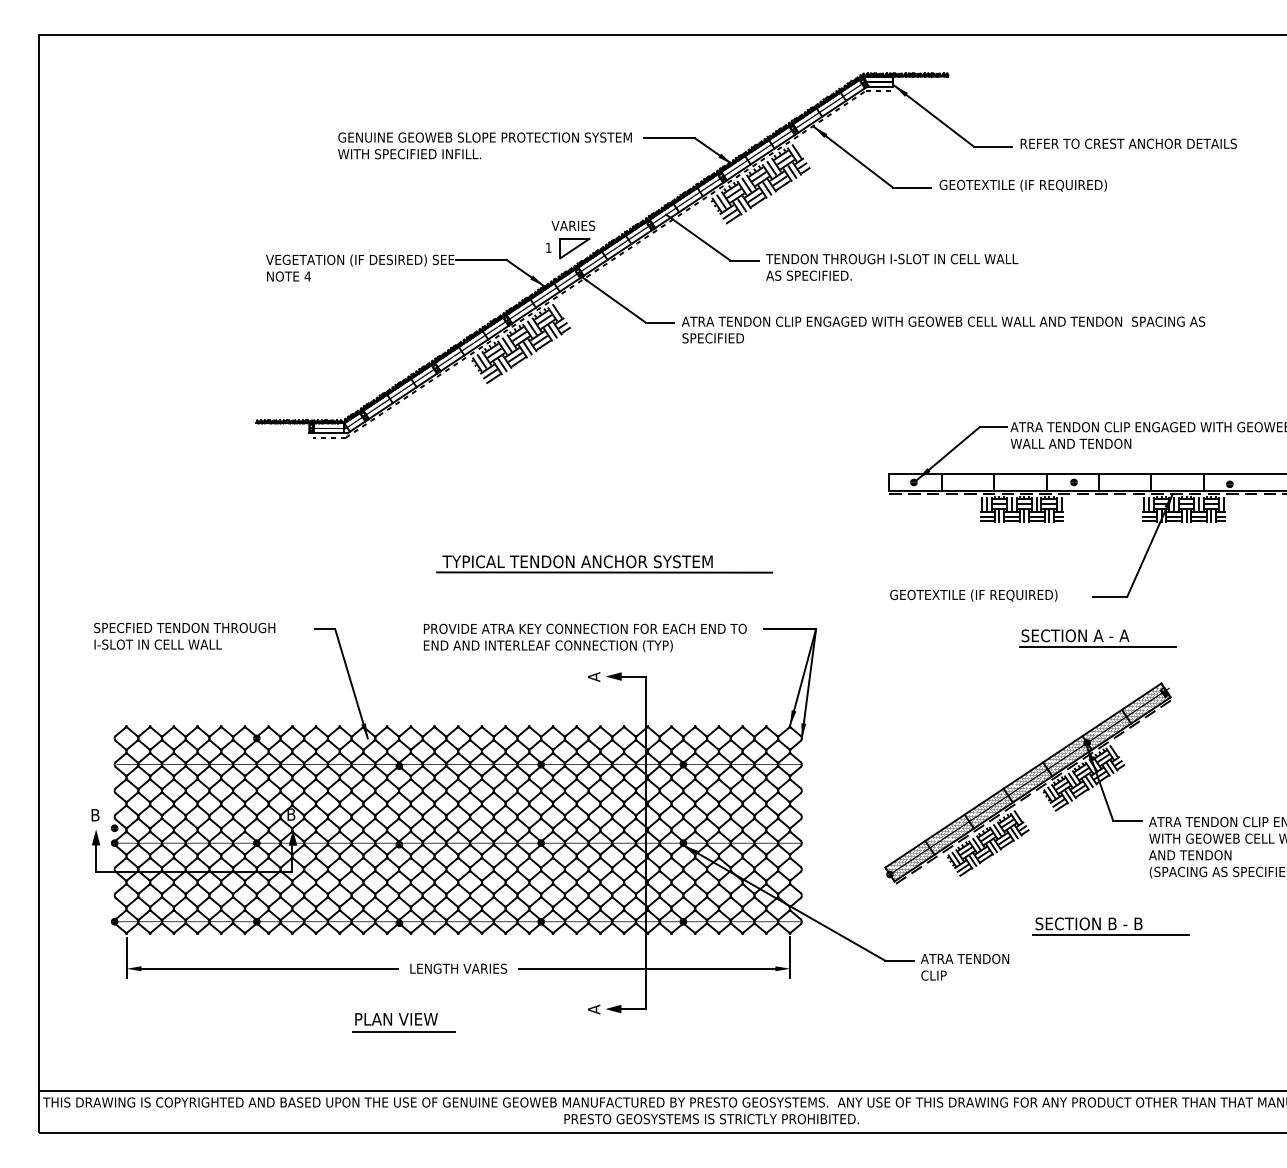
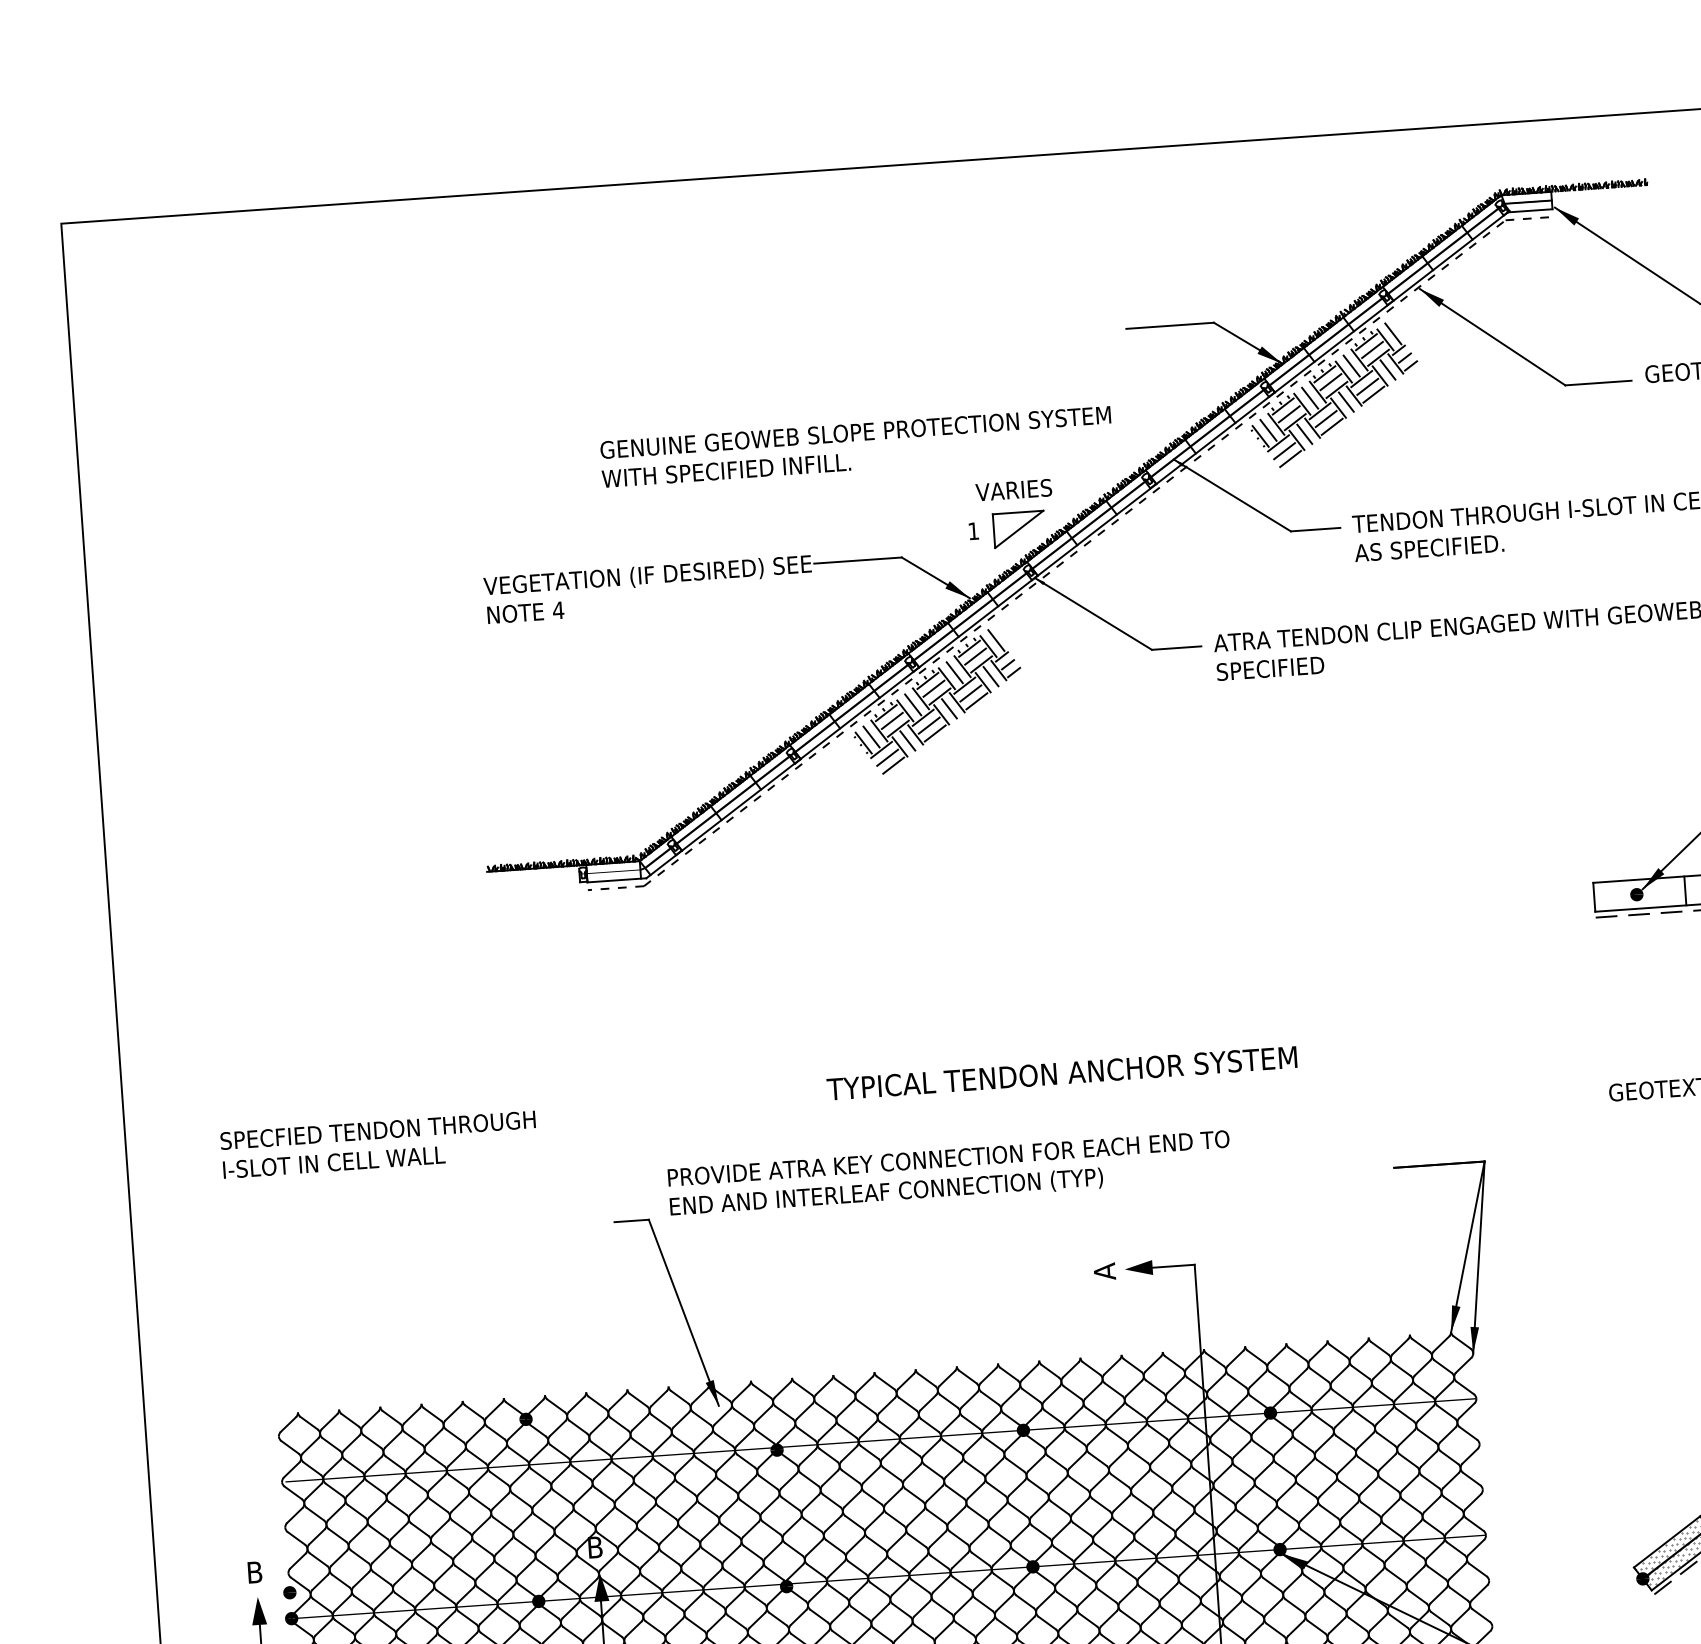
text: (484, 145) -> (855, 446), moved
line: (604, 572) -> (1110, 1088), removed
text: (184, 635) -> (378, 1143), moved
text: (585, 637) -> (950, 1173), moved

